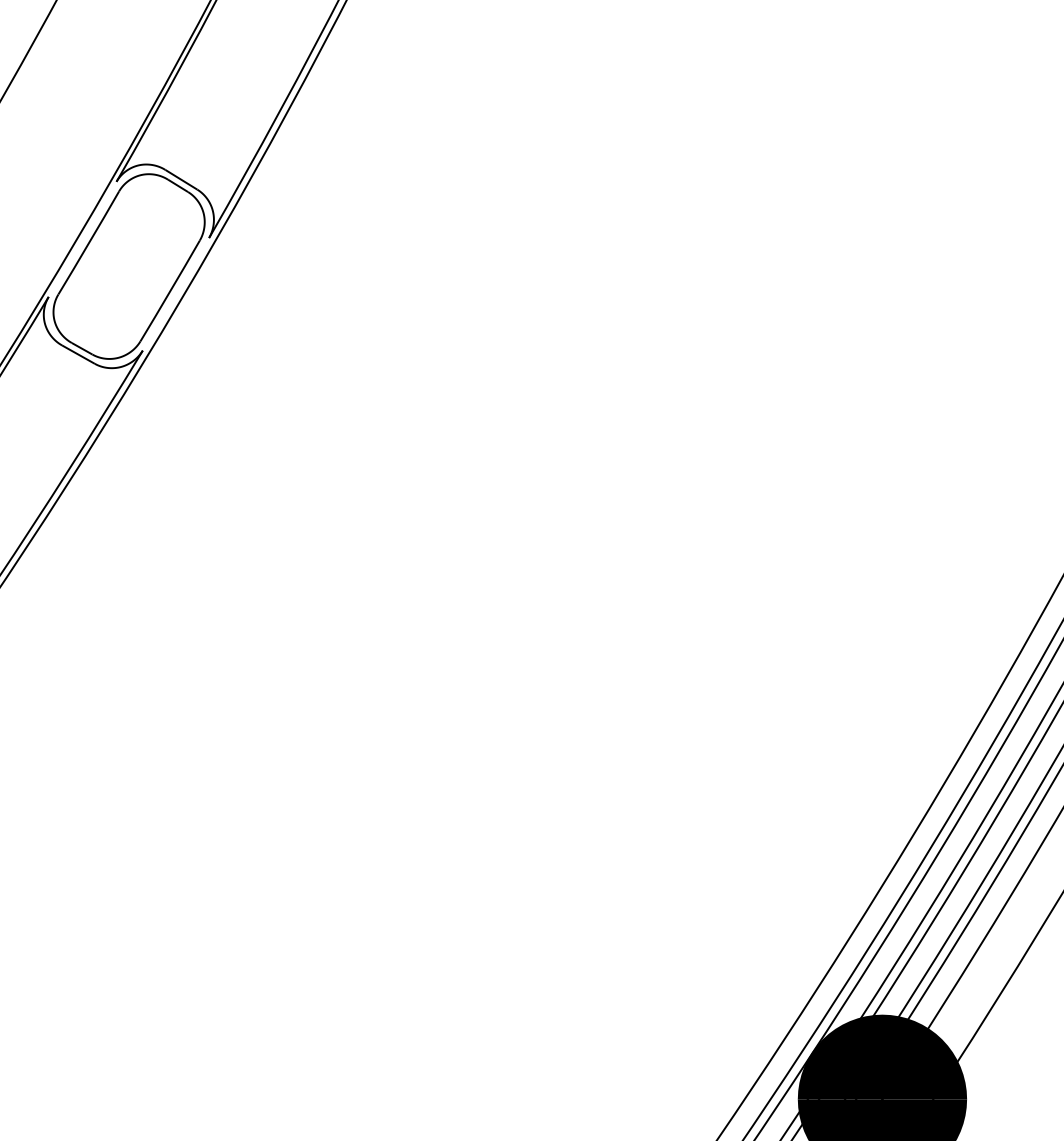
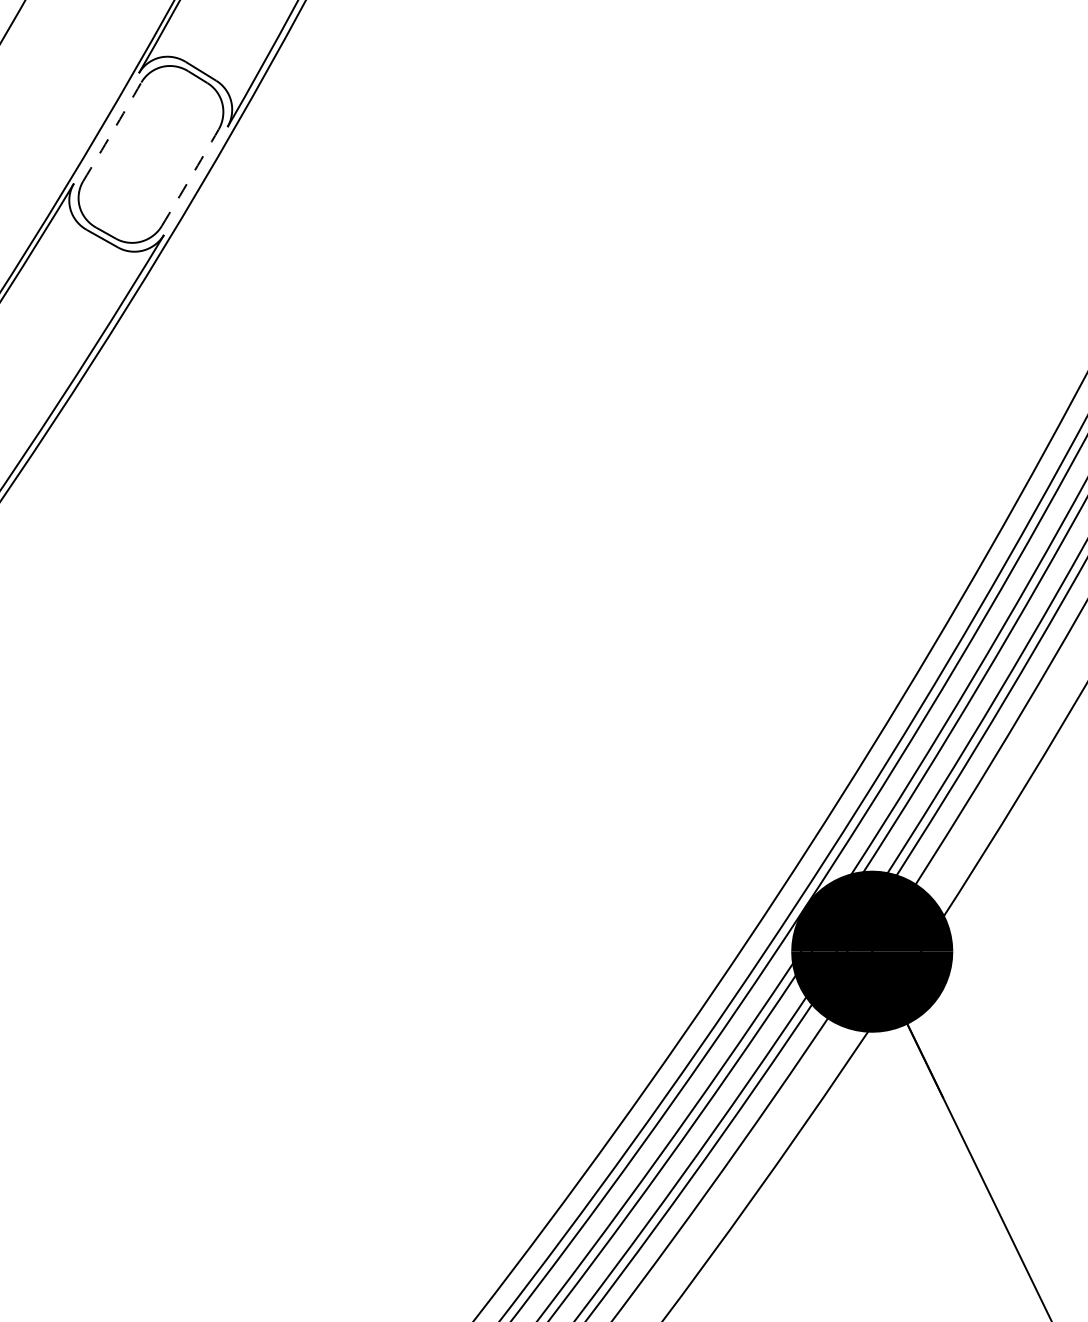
arc: (88, 242) -> (112, 131), solid -> dashed
arc: (170, 290) -> (190, 177), solid -> dashed

